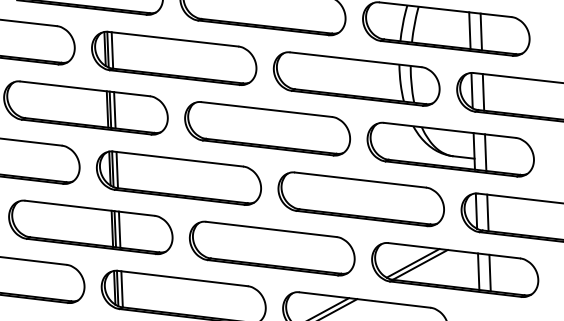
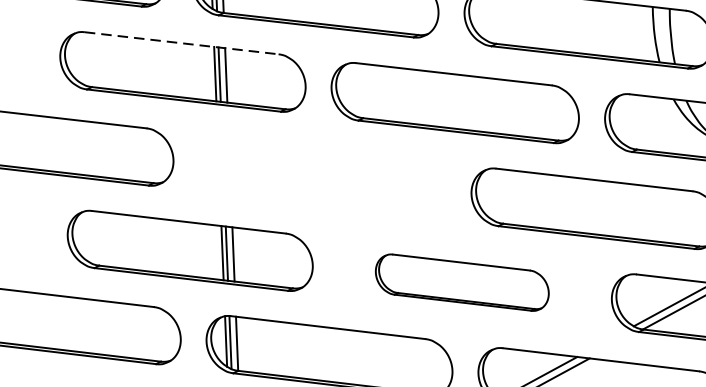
line: (85, 88) -> (182, 42), solid -> dashed
part: (178, 177) -> (321, 176), removed
part: (272, 248) -> (462, 282), size x0.7

